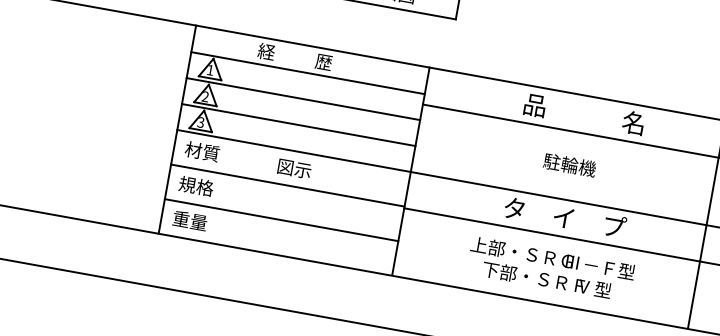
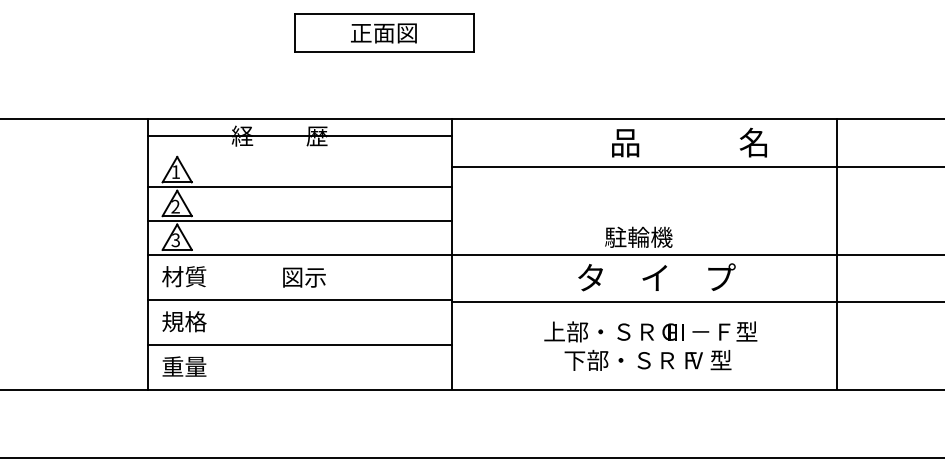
line: (307, 73) -> (299, 135), moved
text: (584, 114) -> (689, 142), moved
text: (569, 164) -> (638, 236), moved

